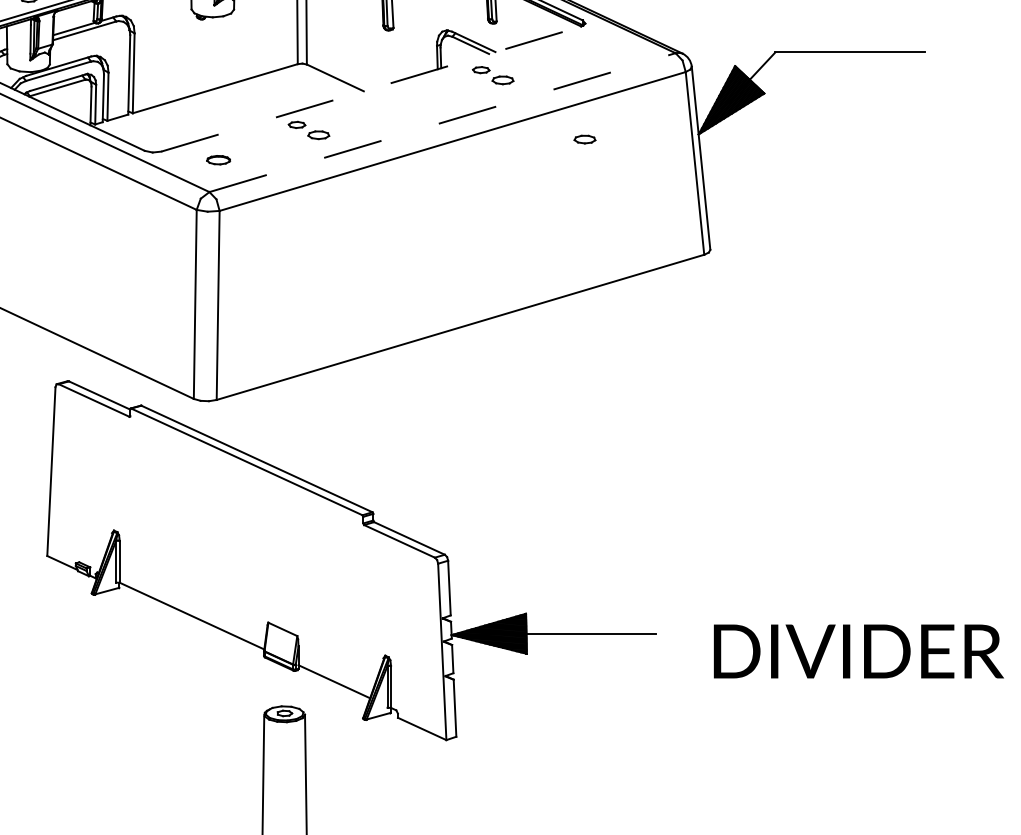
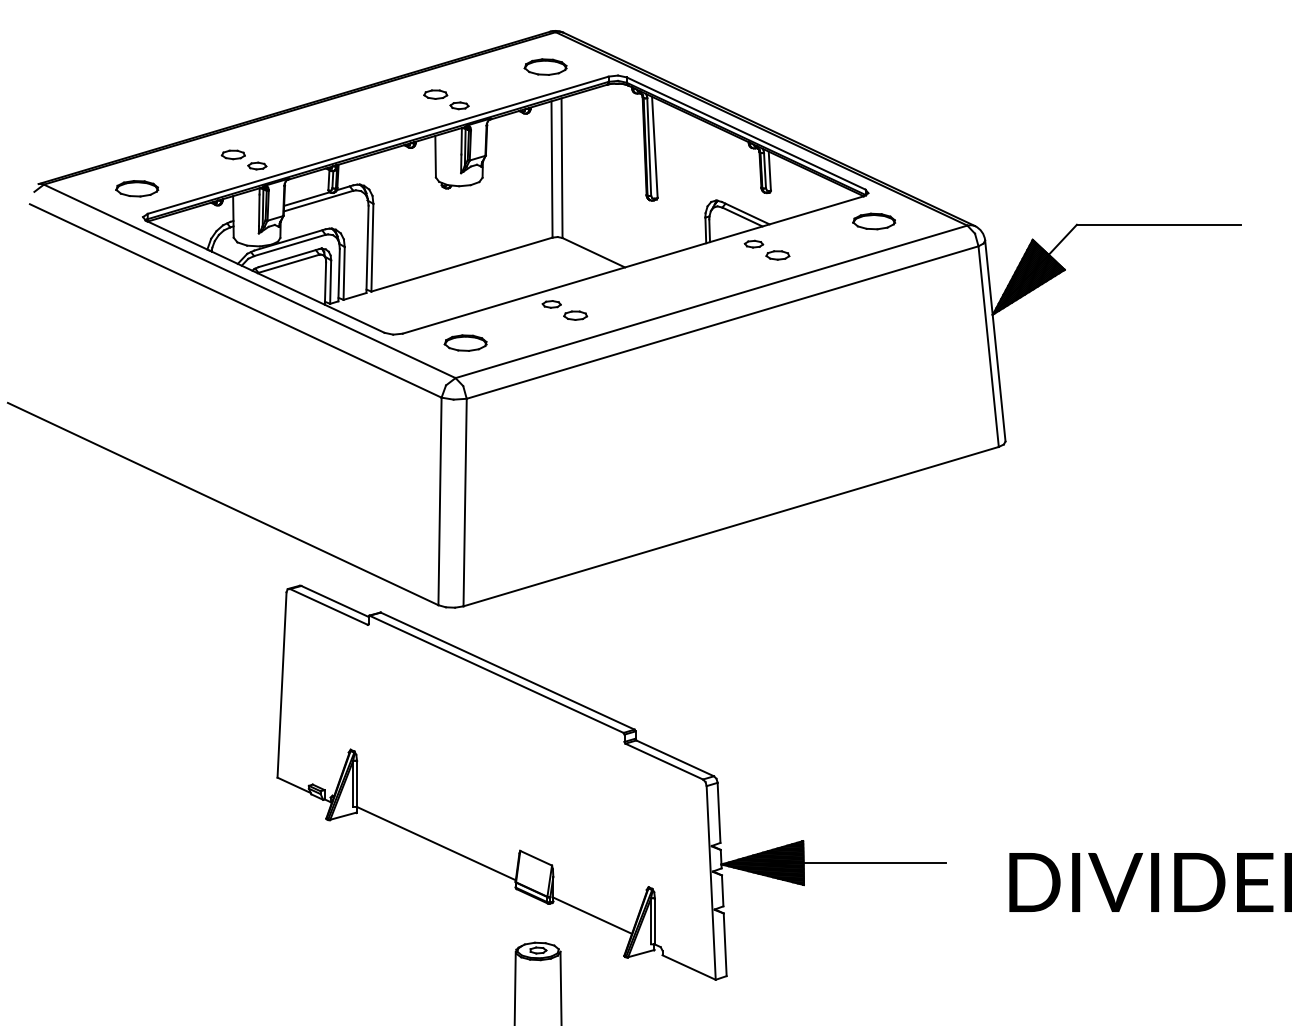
part: (591, 49) -> (874, 221), added
line: (371, 88) -> (633, 264), dashed -> solid
line: (442, 122) -> (711, 301), dashed -> solid
part: (584, 139) -> (867, 320), removed
part: (218, 159) -> (465, 342), size x1.67

